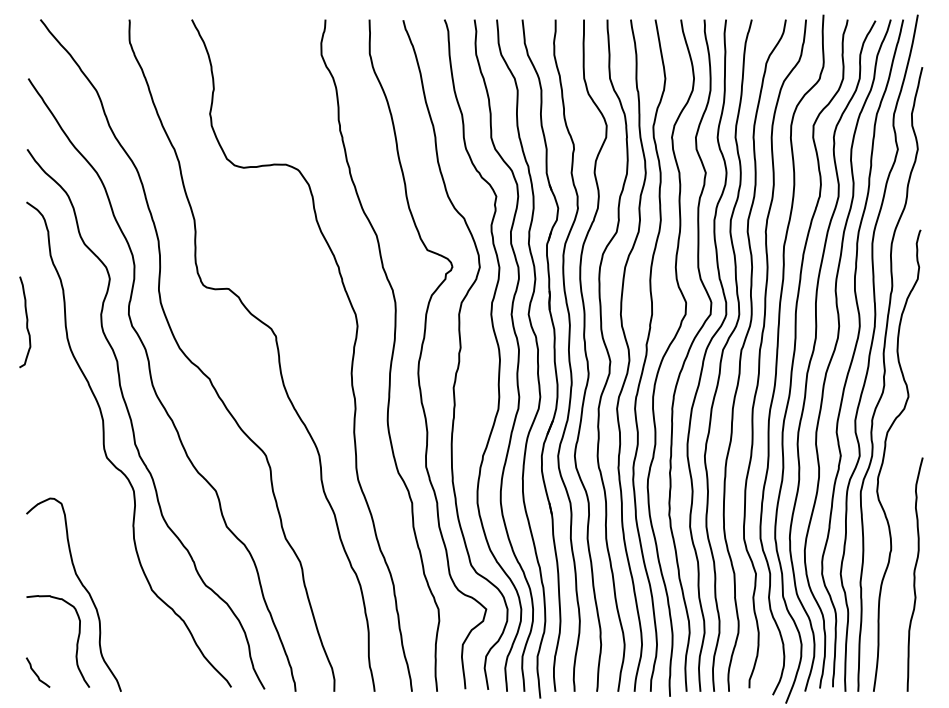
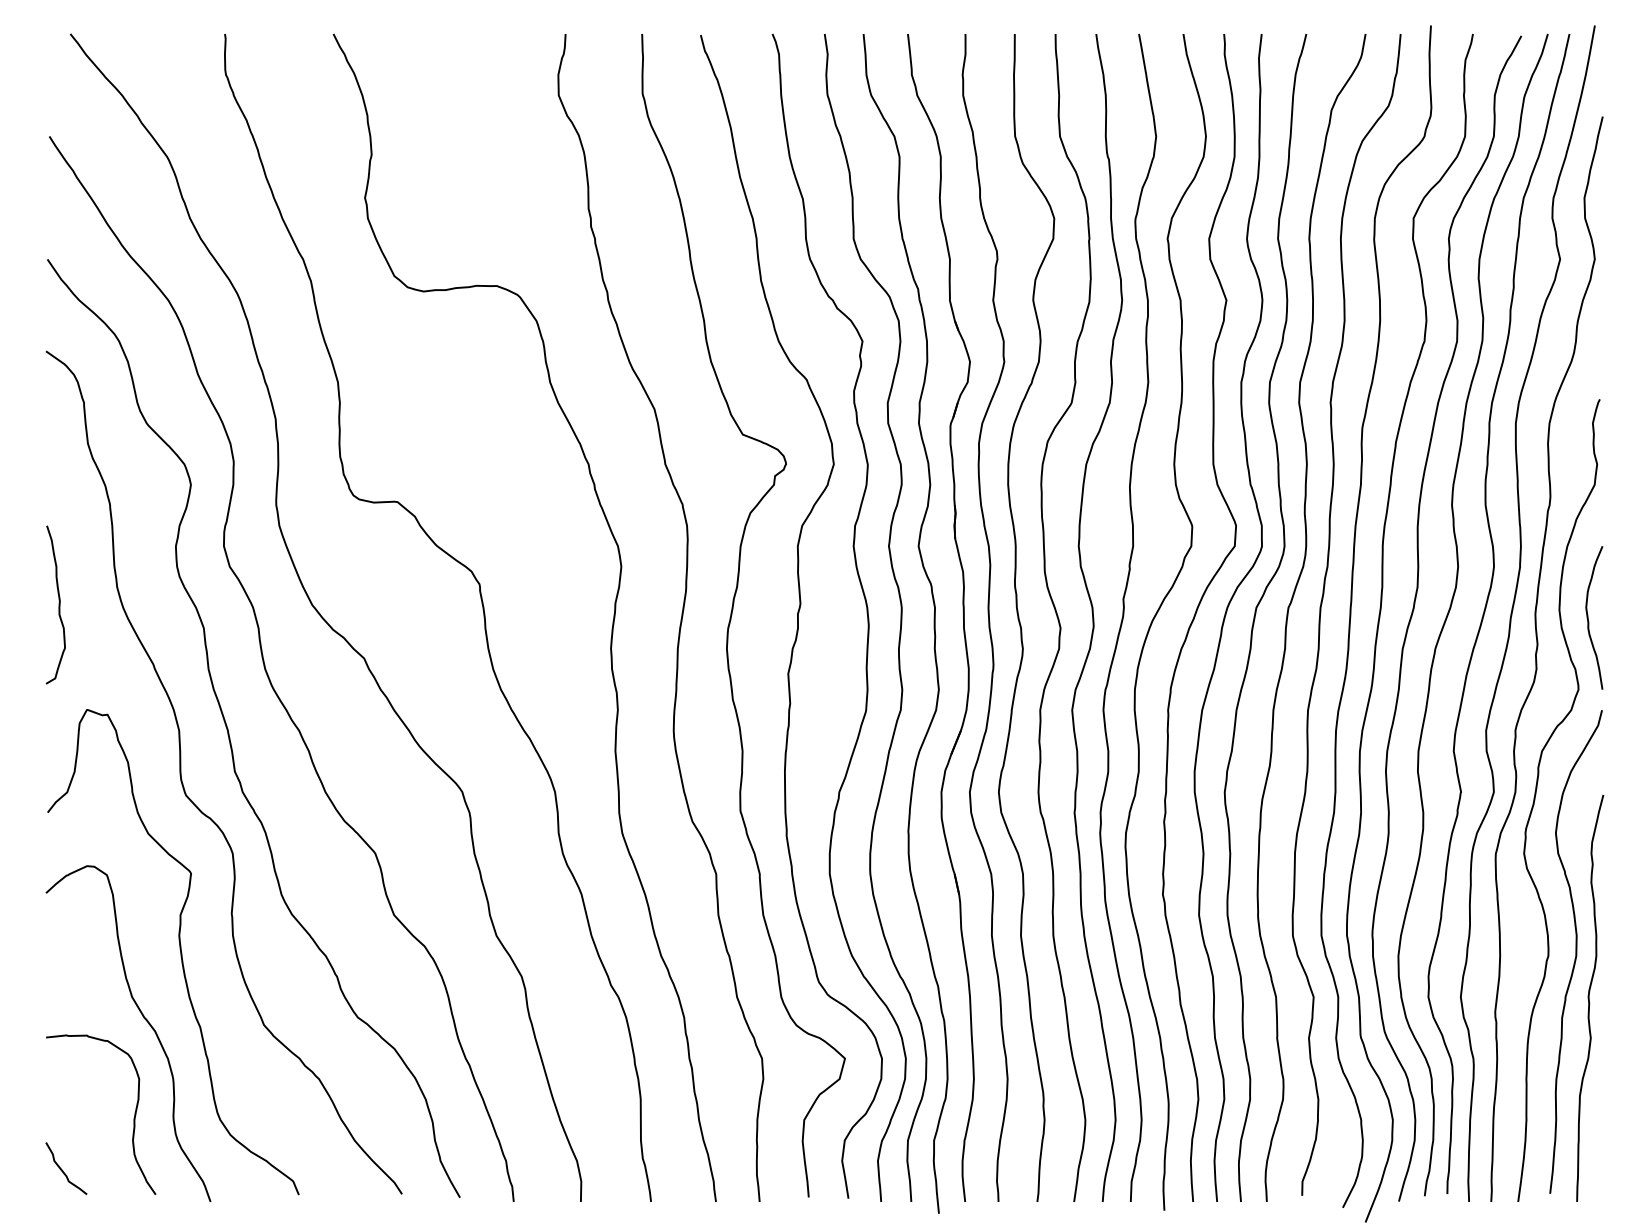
curve: (26, 322) -> (58, 605), moved
curve: (914, 355) -> (1589, 617), added
curve: (103, 547) -> (179, 951), added
curve: (906, 547) -> (1575, 951), added

